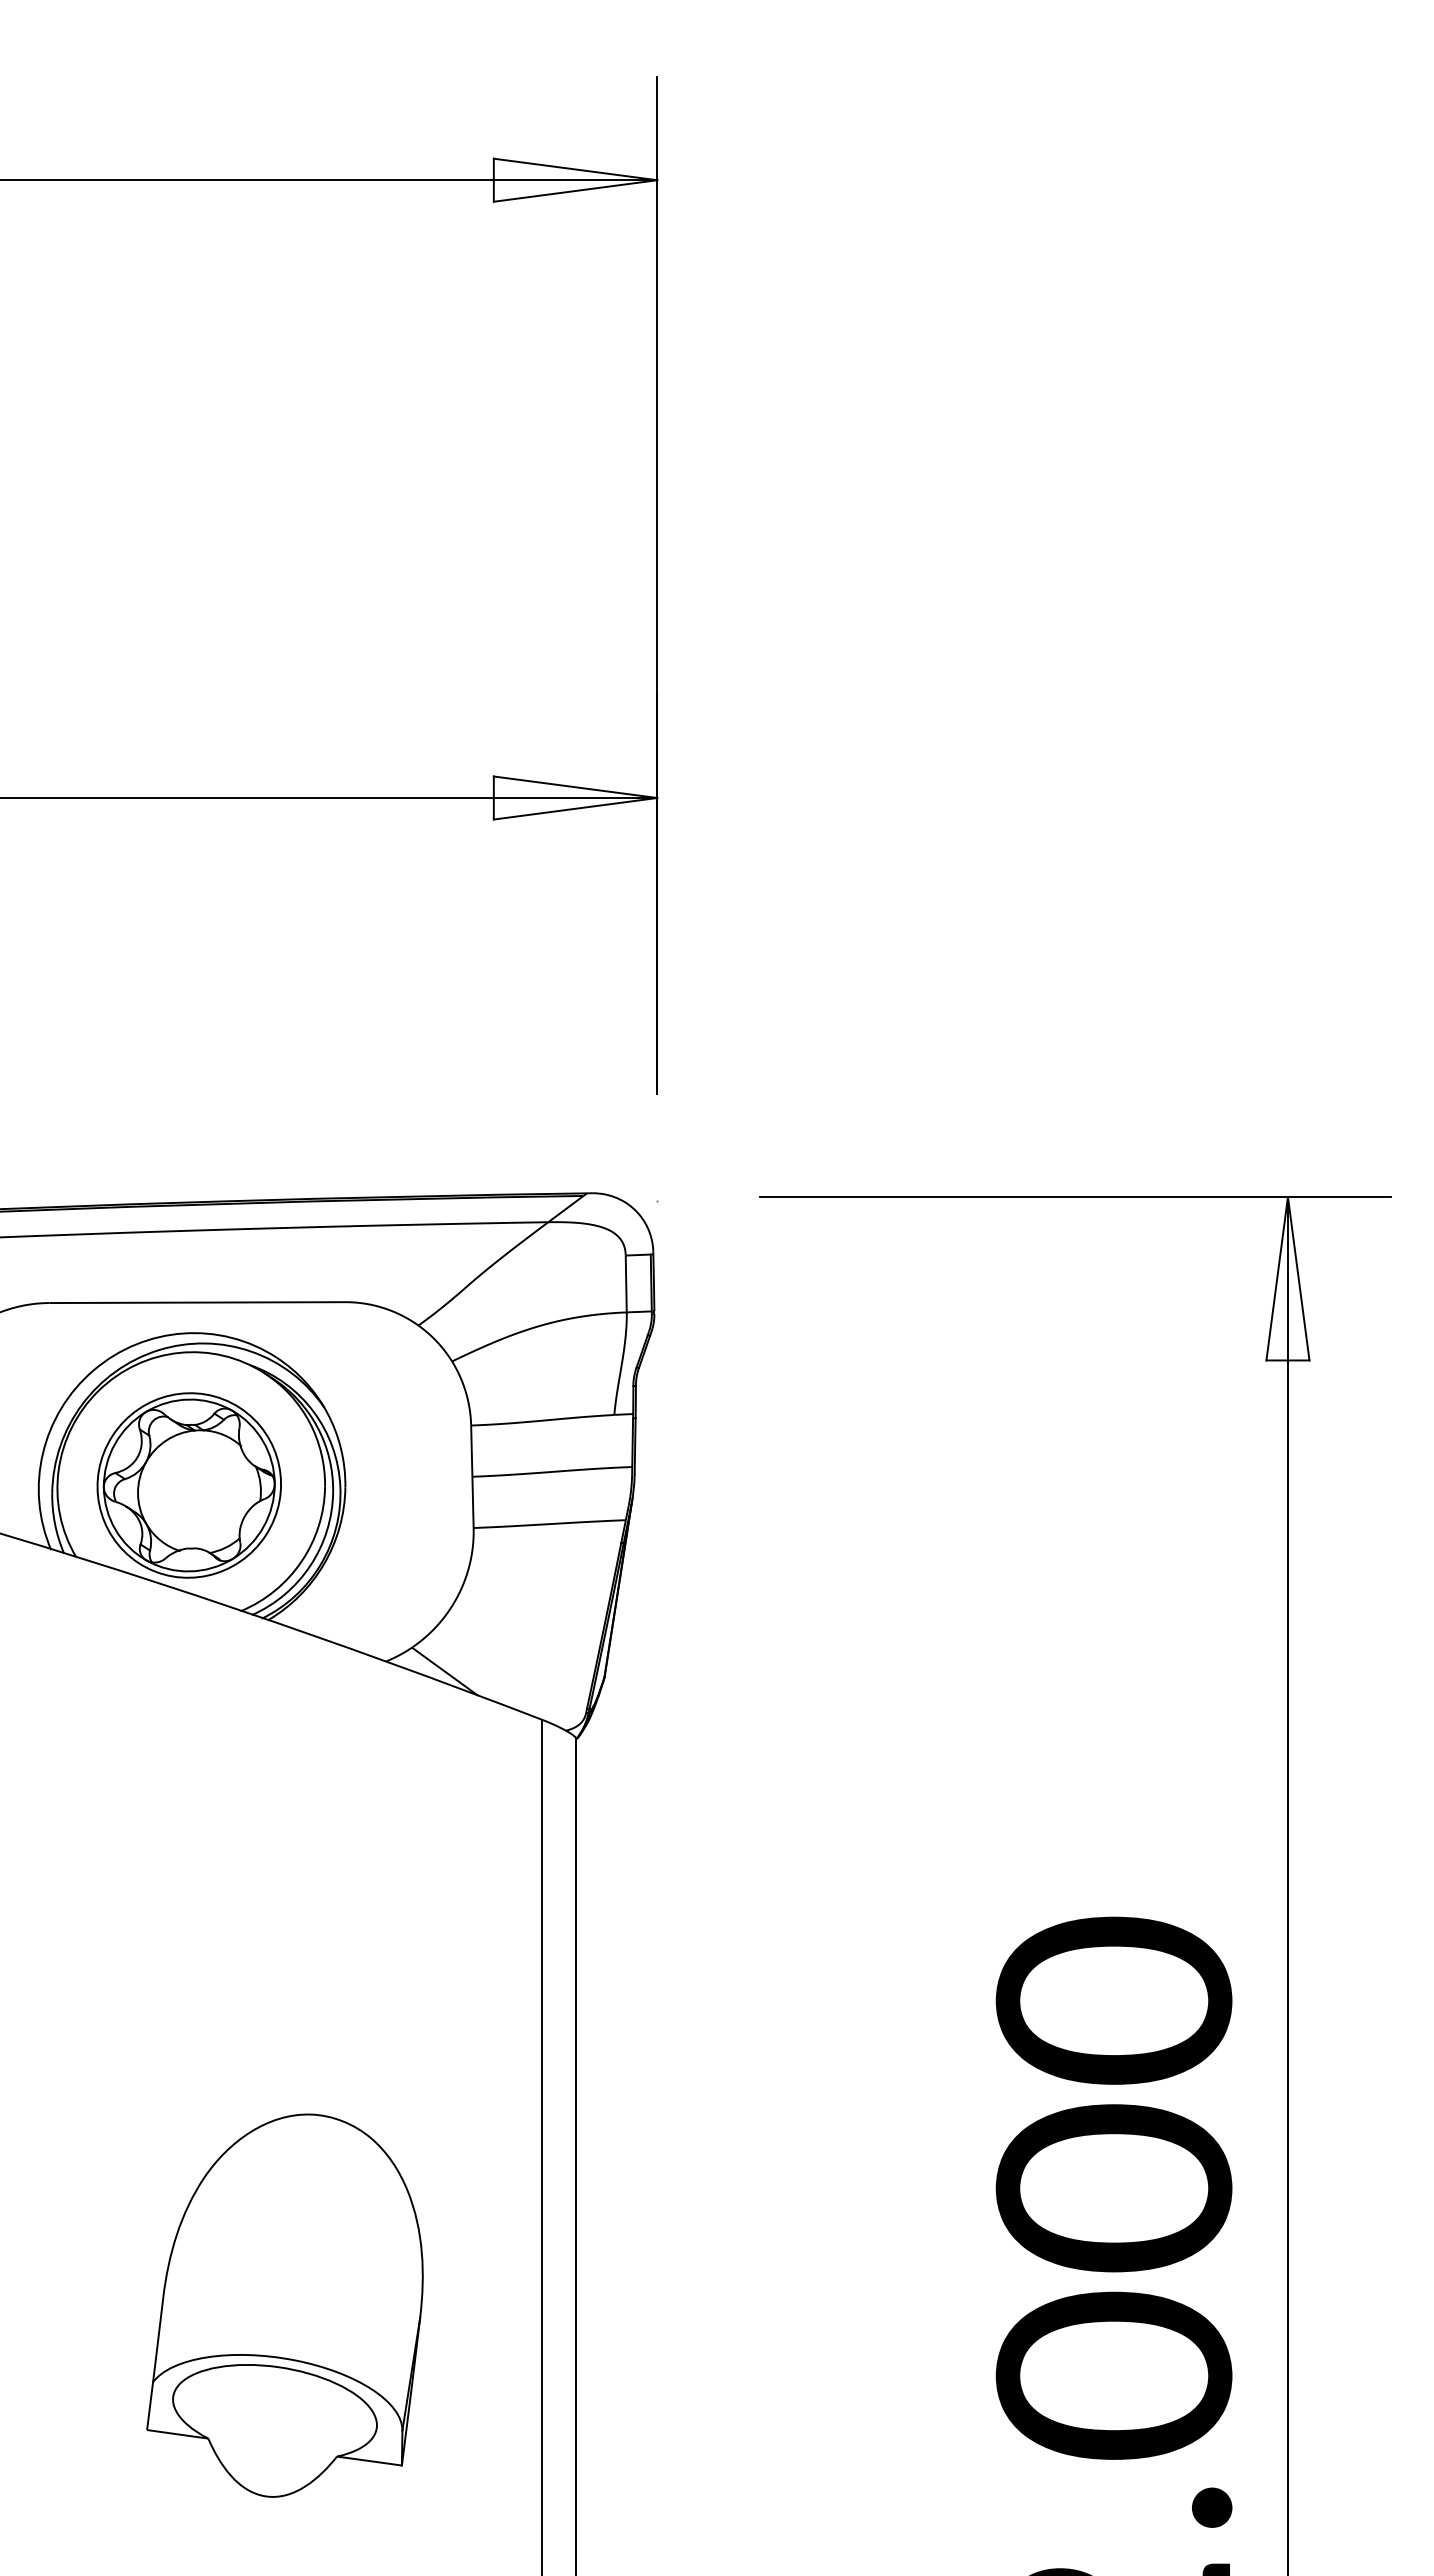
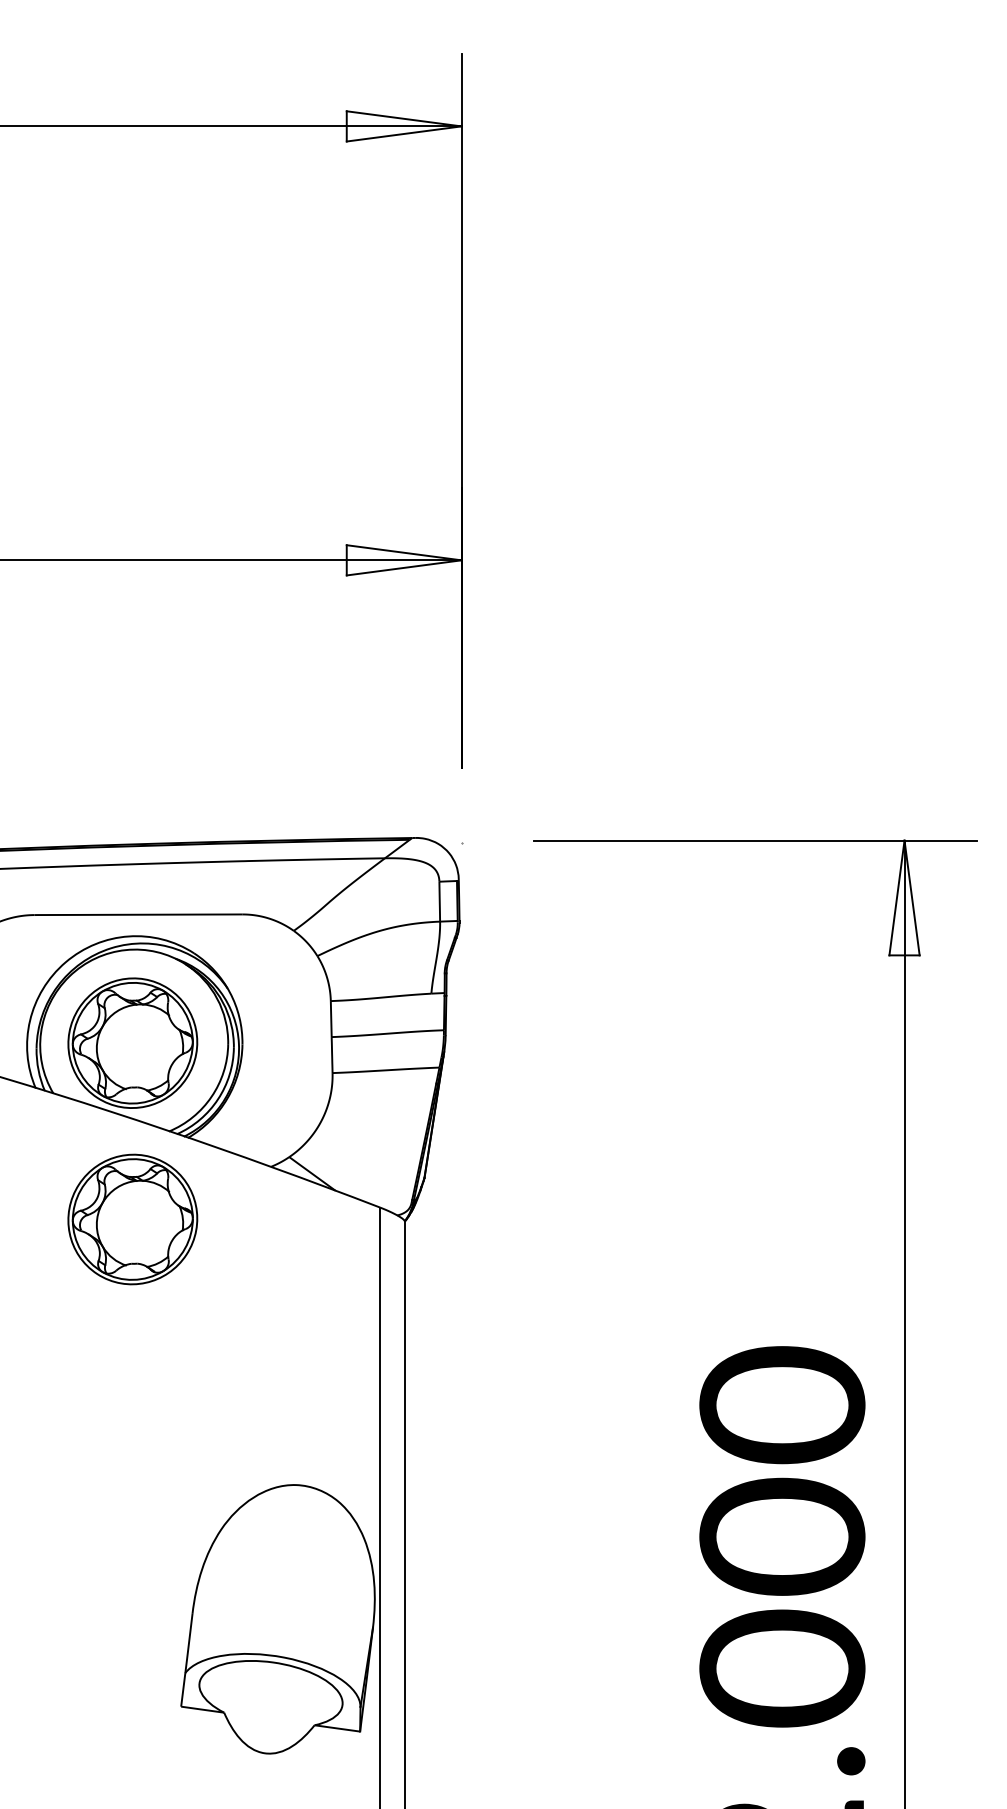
part: (188, 1736) -> (132, 1219), added
part: (284, 2305) -> (277, 1619), moved

